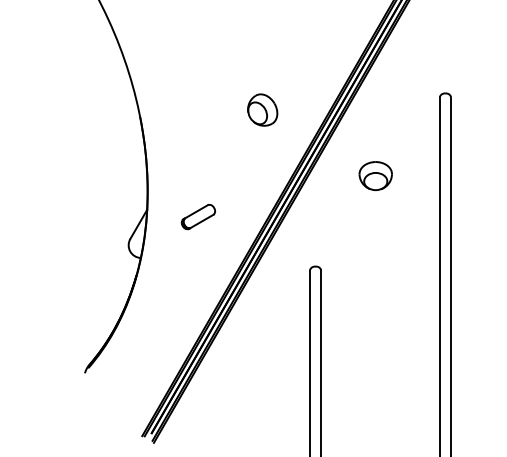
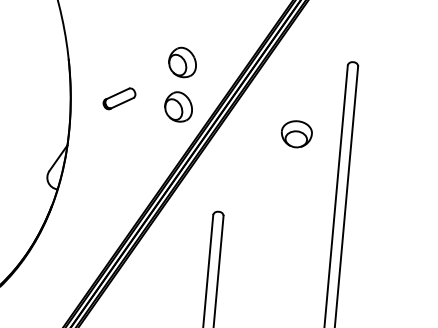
part: (262, 157) -> (178, 106), added
part: (375, 176) -> (296, 134), moved
part: (197, 217) -> (118, 99), moved

